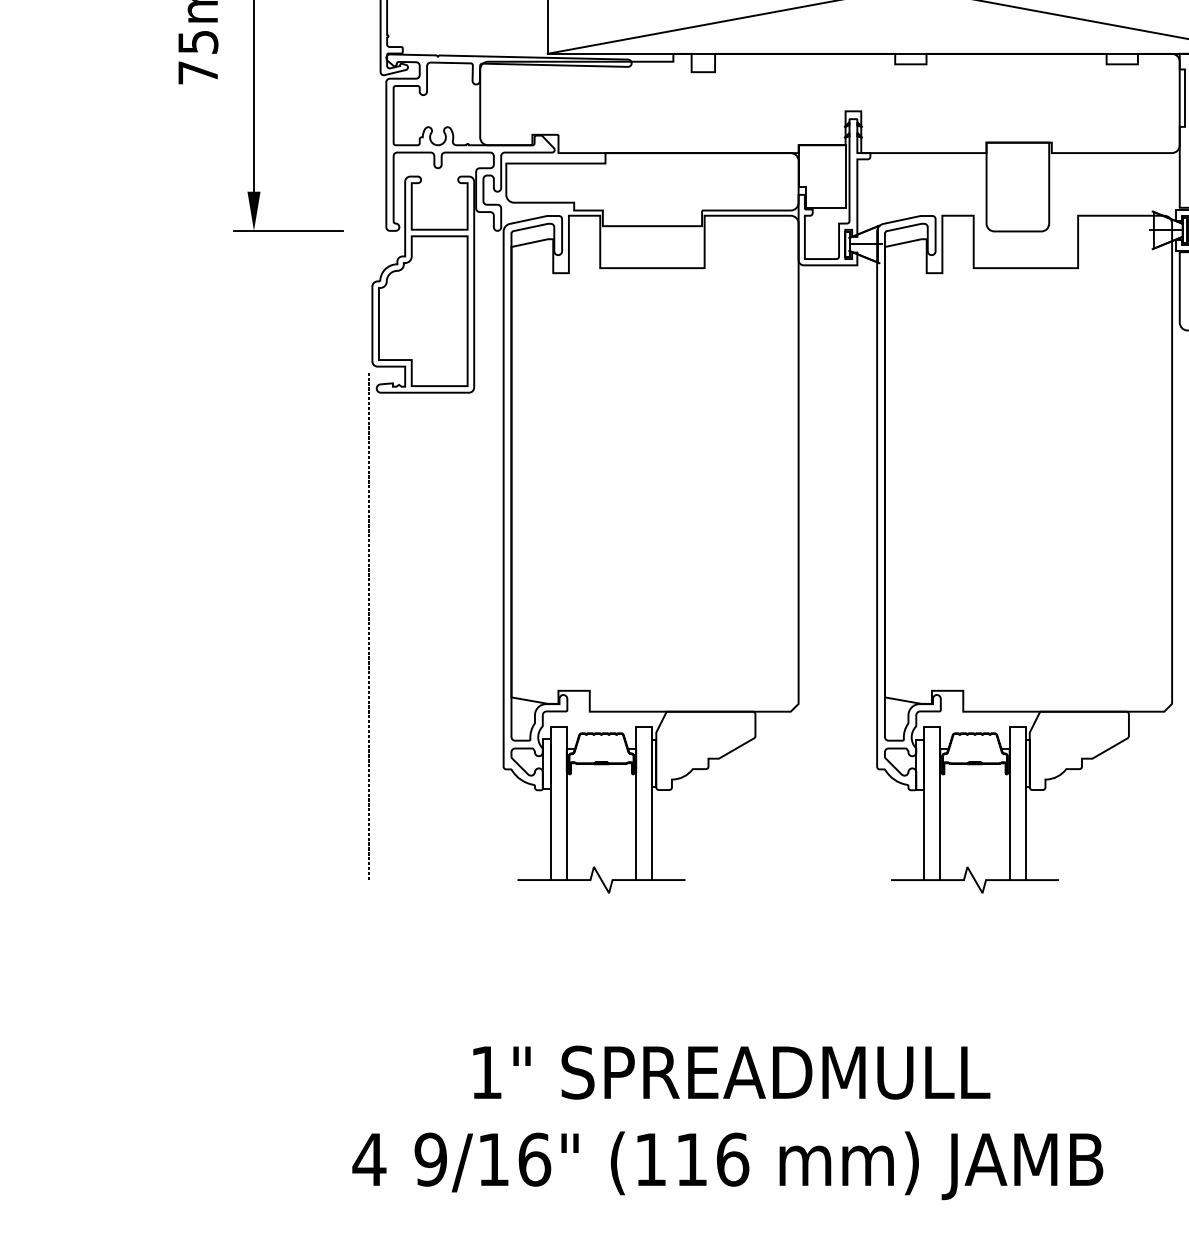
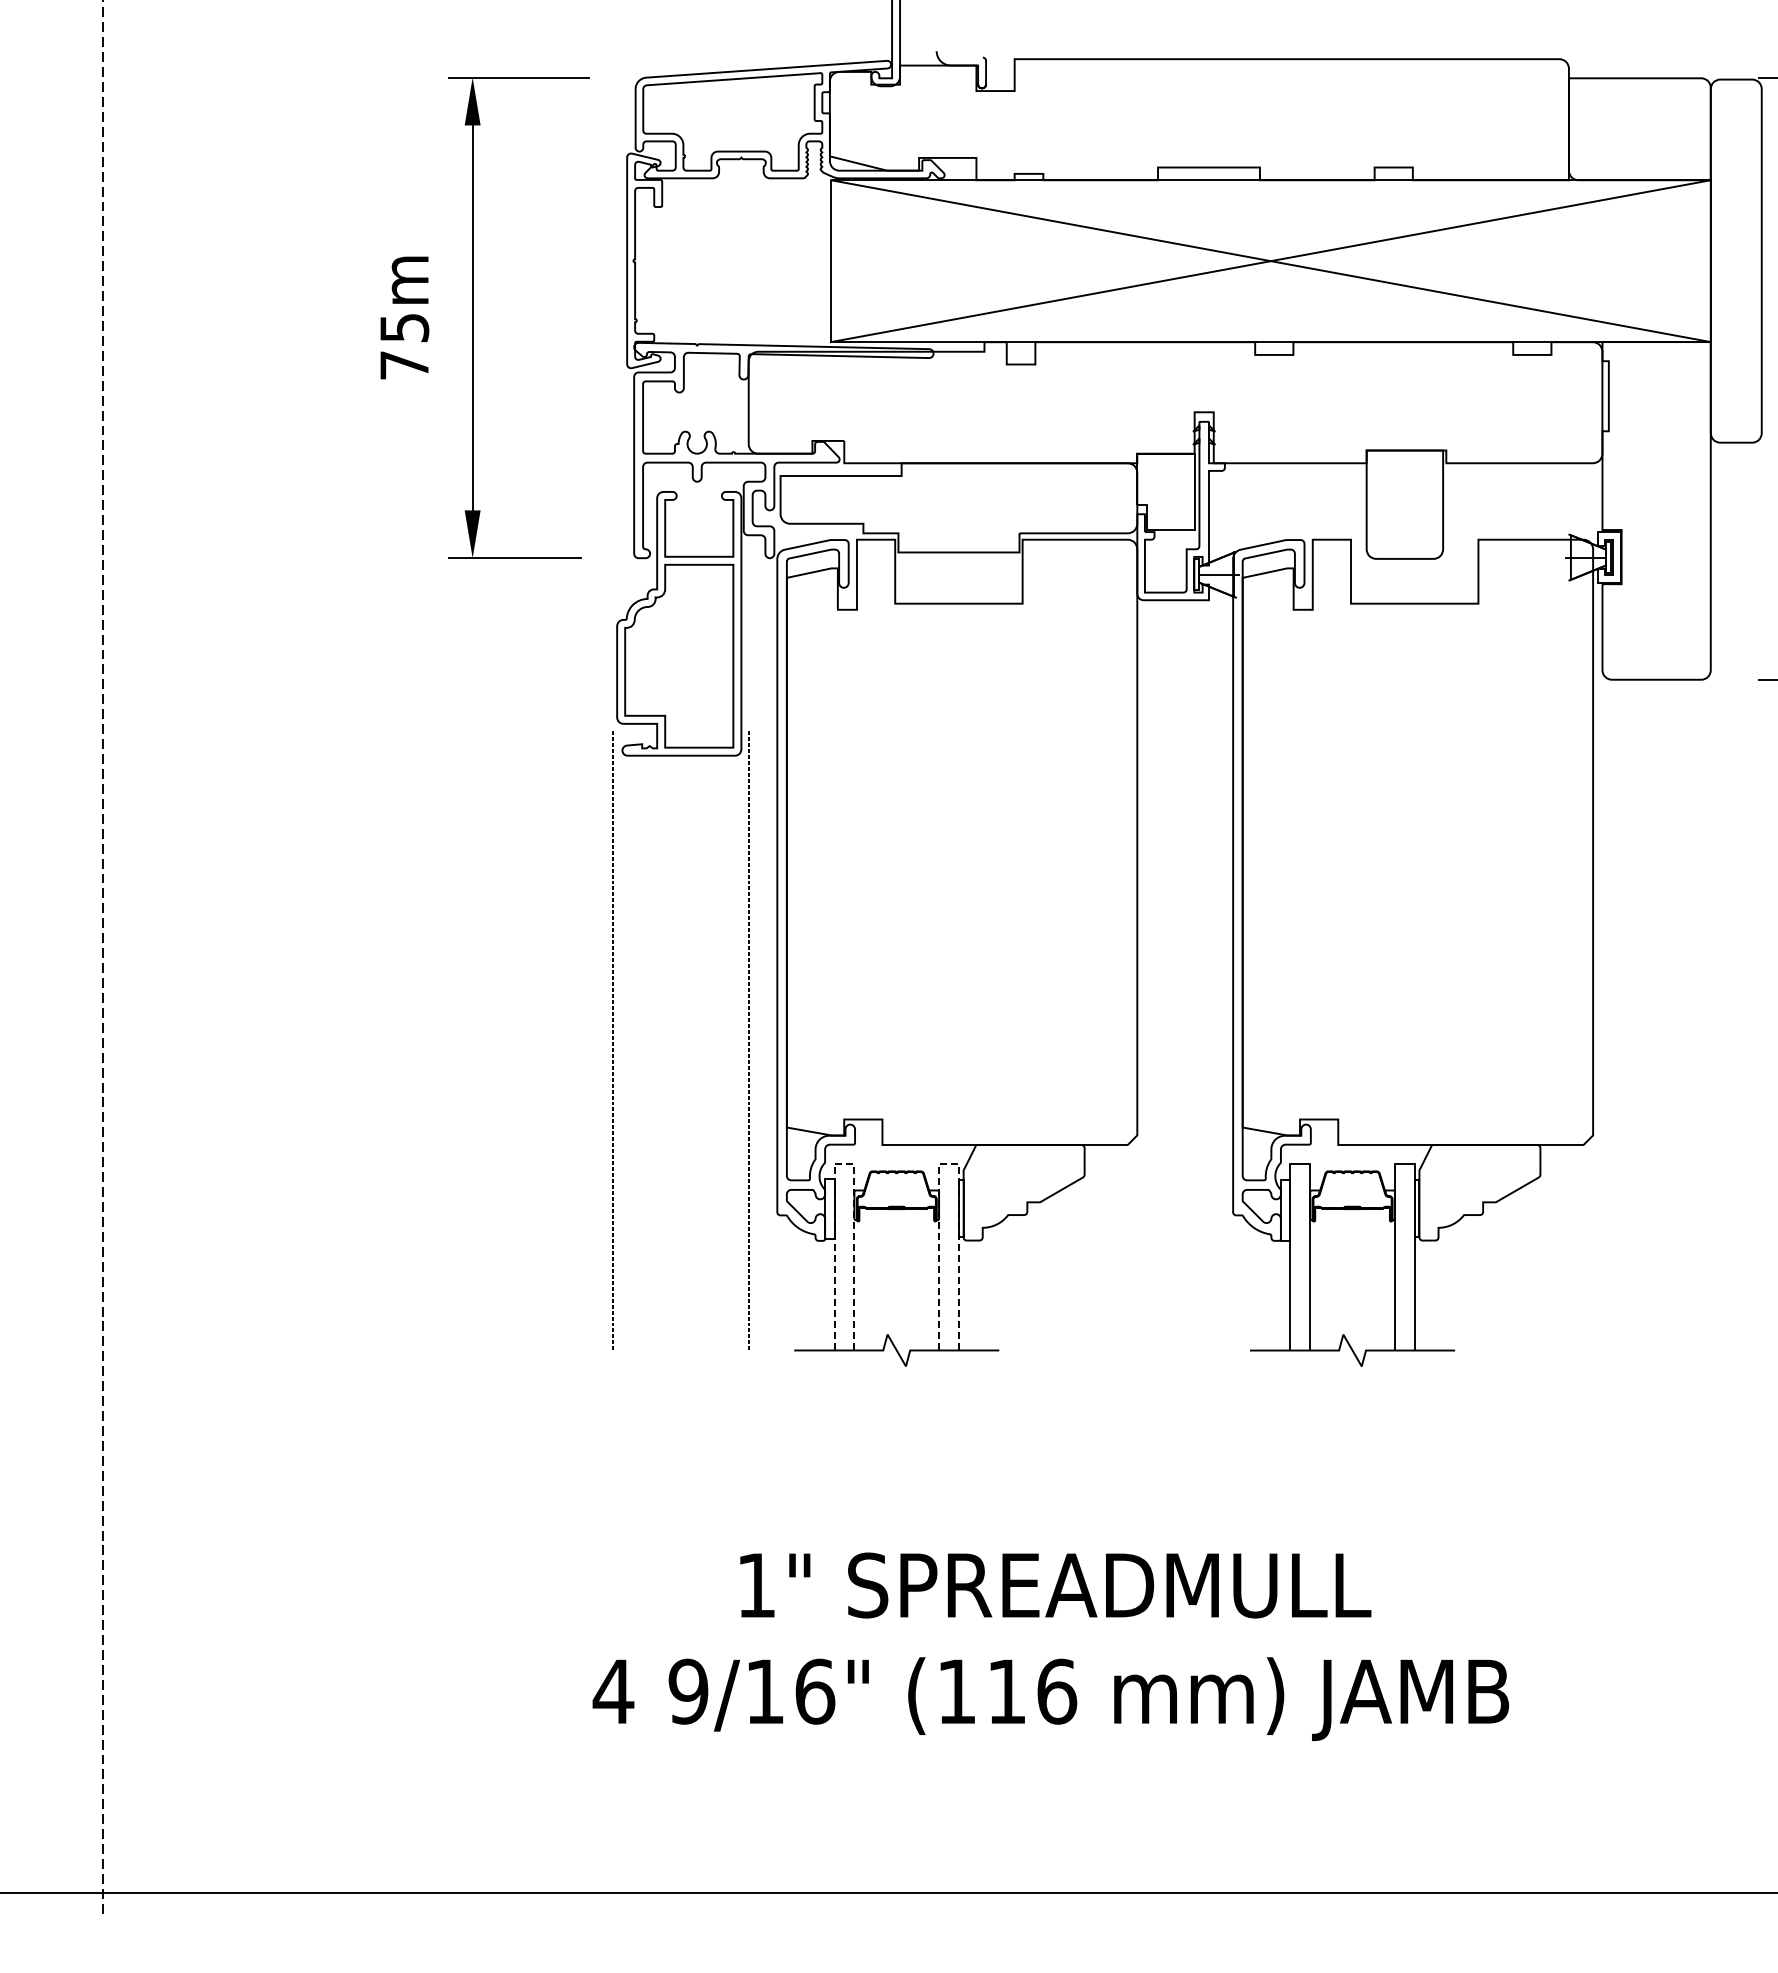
line: (480, 625) -> (748, 1039), added
line: (558, 727) -> (844, 1164), solid -> dashed
line: (643, 727) -> (948, 1164), solid -> dashed

